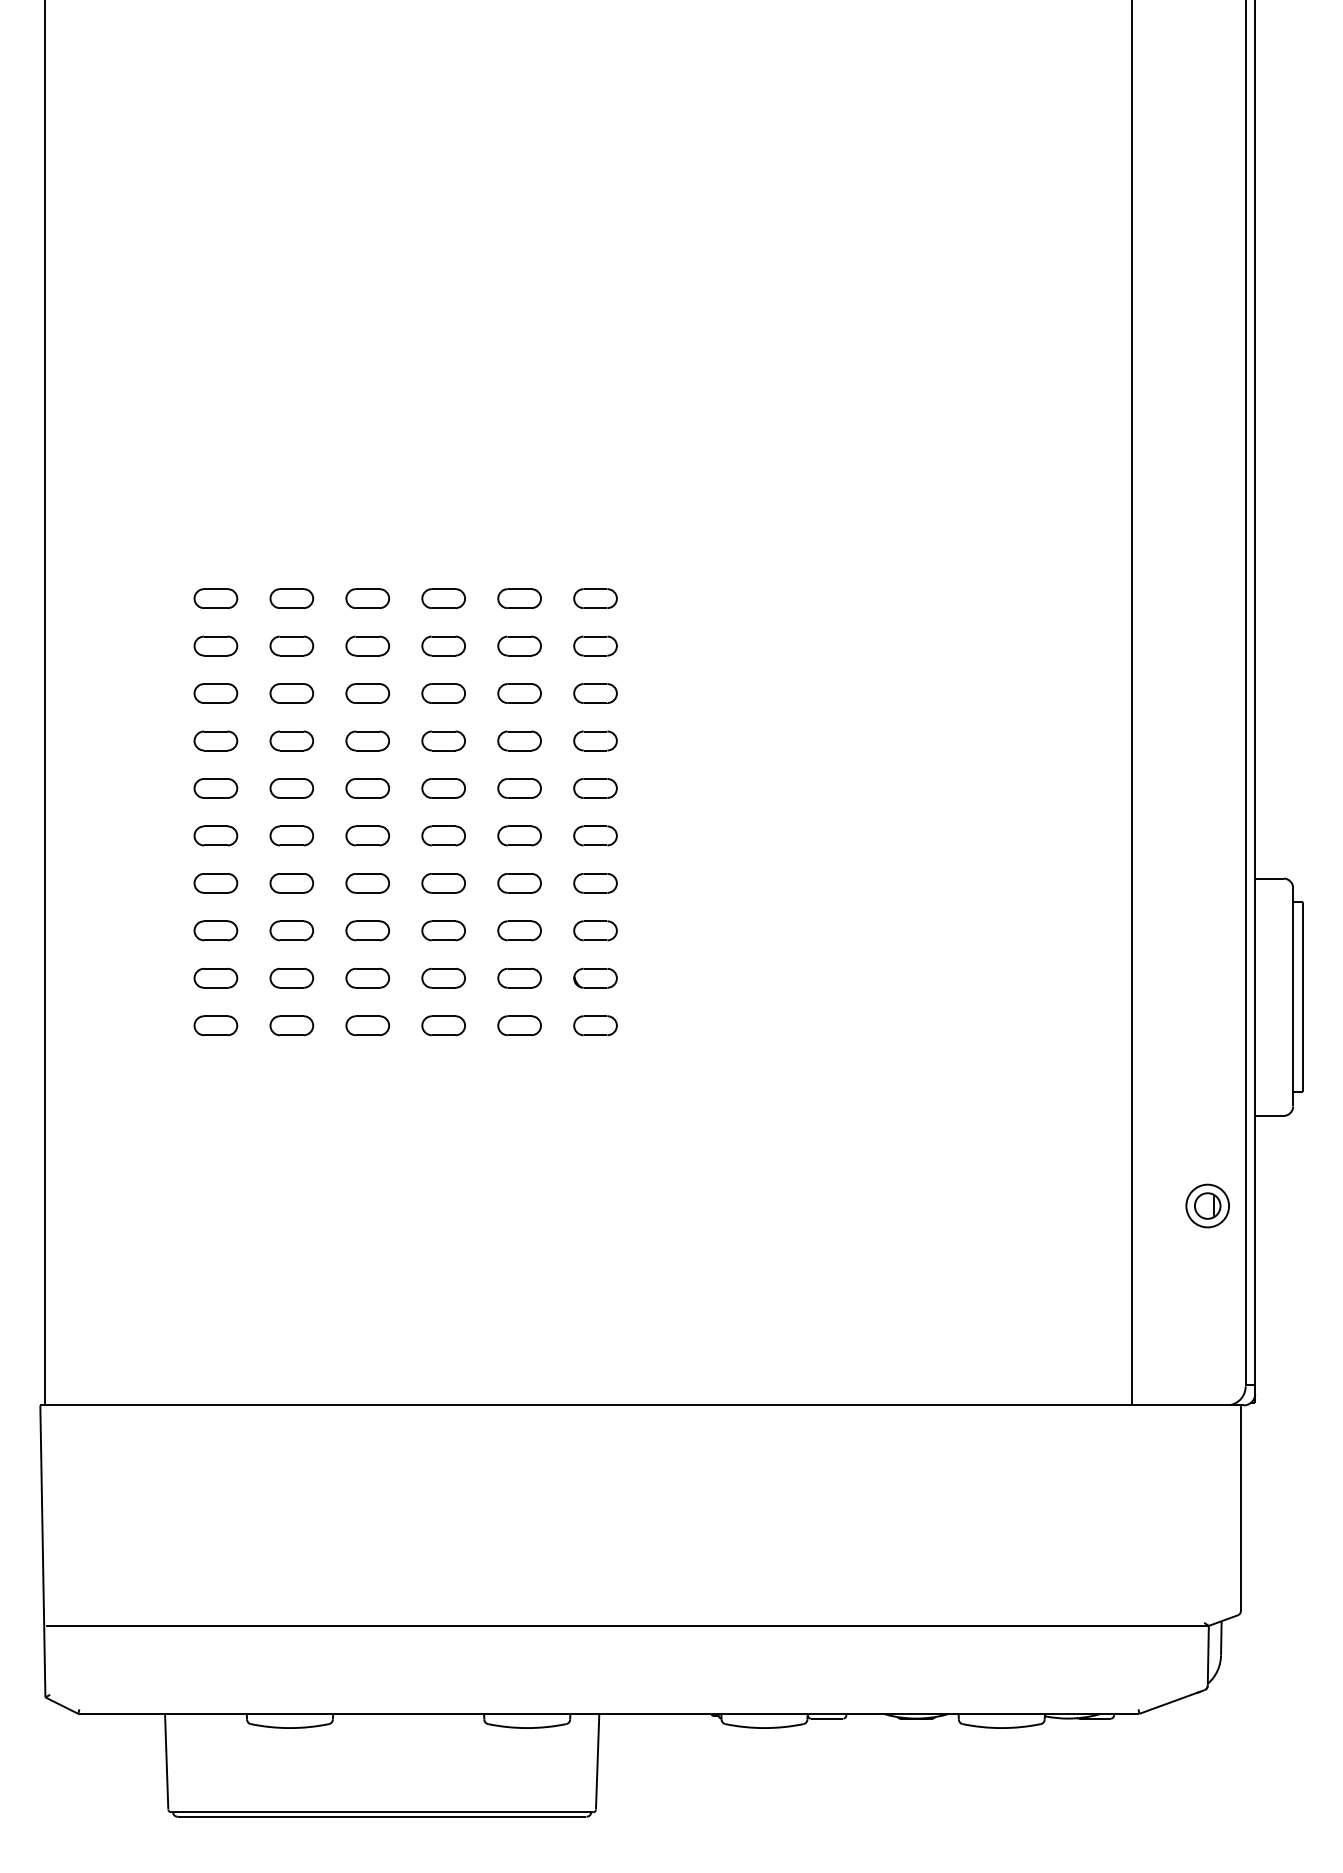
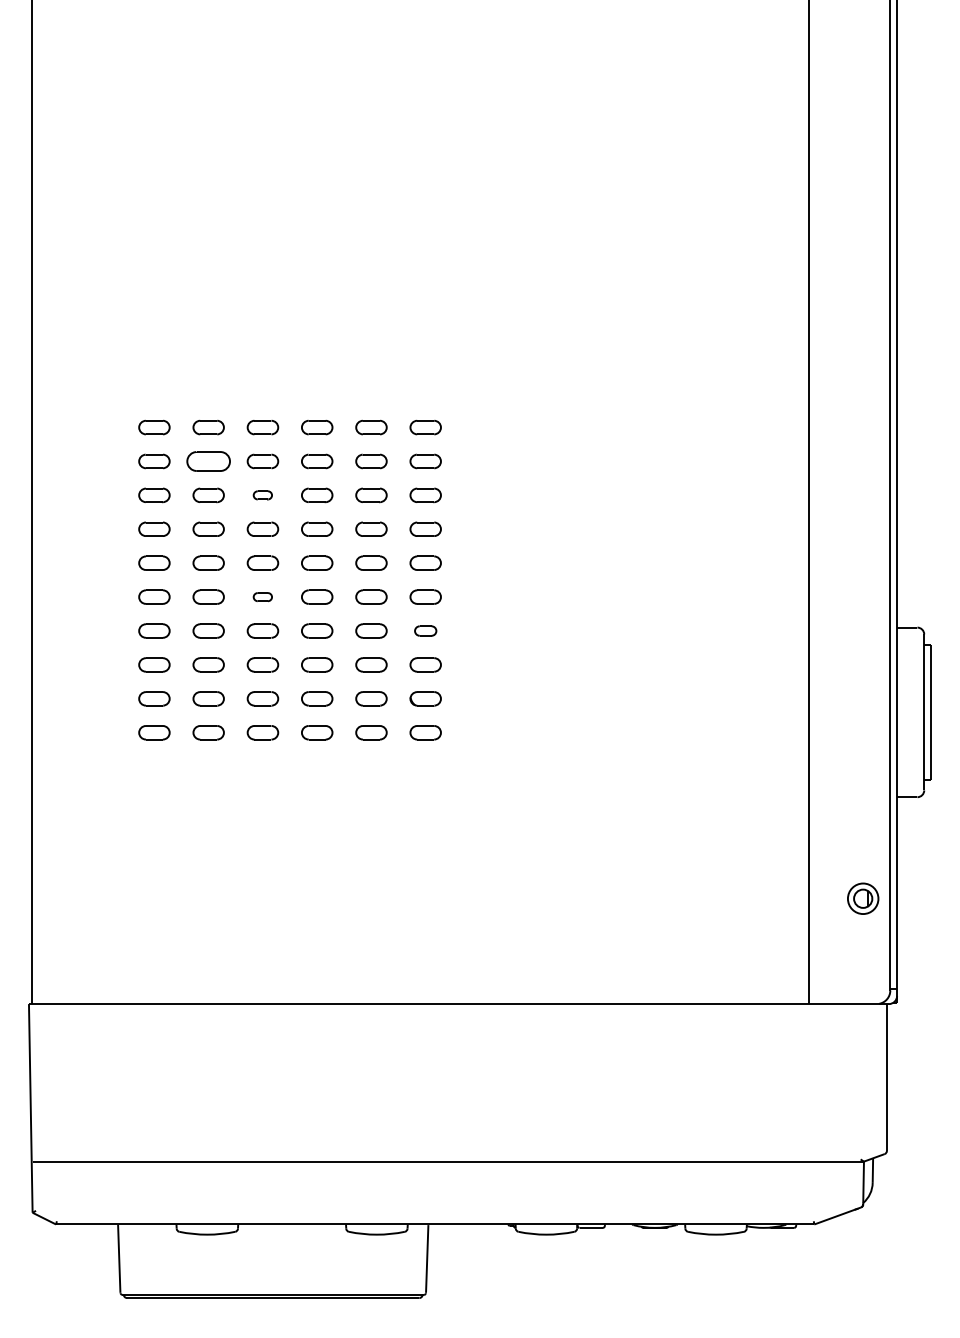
part: (291, 645) -> (208, 461), size x1.4
part: (367, 693) -> (262, 495), size x0.6
part: (367, 835) -> (262, 596), size x0.6
part: (595, 883) -> (425, 631), size x0.7
part: (1207, 1205) -> (863, 898), moved

